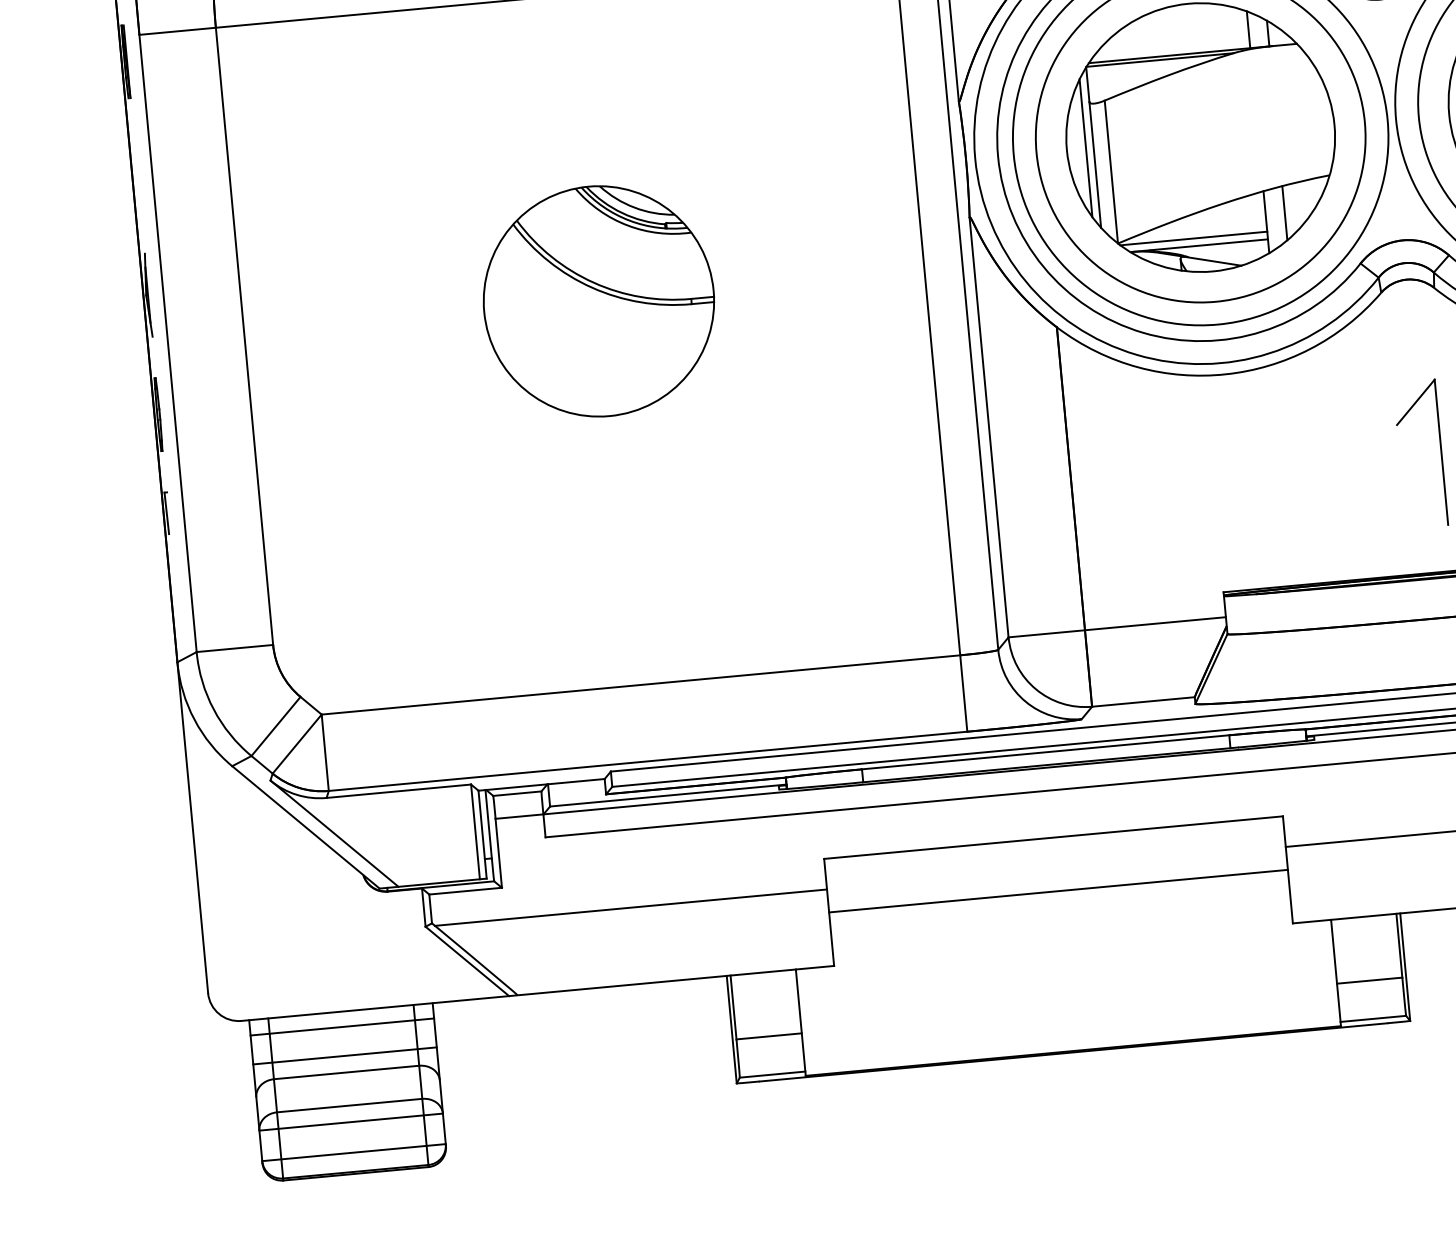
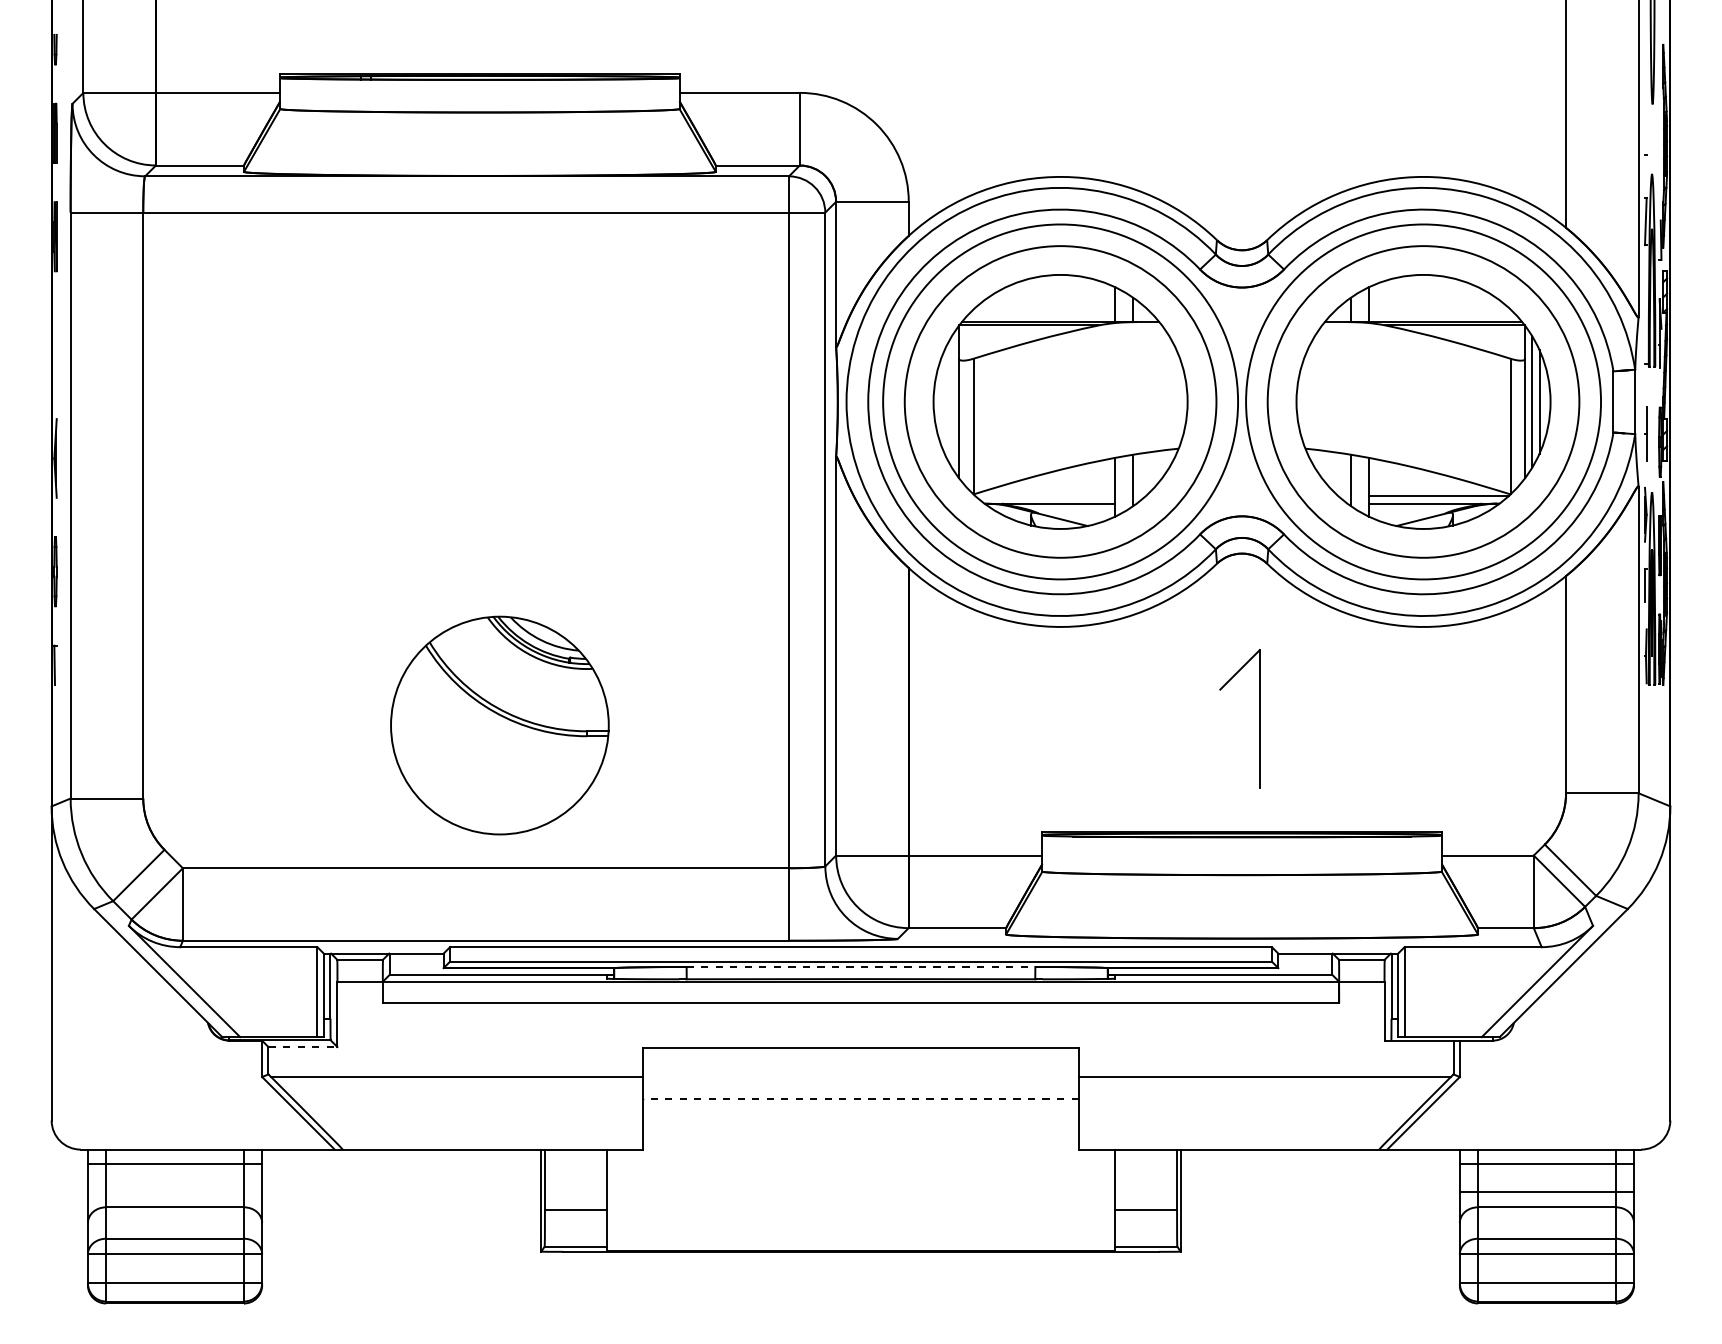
line: (1085, 147) -> (951, 401), removed
line: (1194, 238) -> (1045, 496), removed
part: (598, 301) -> (499, 725), moved
line: (1046, 751) -> (861, 966), solid -> dashed
line: (1057, 890) -> (860, 1098), solid -> dashed
line: (466, 891) -> (303, 1047), solid -> dashed
line: (344, 1055) -> (174, 1191), removed

